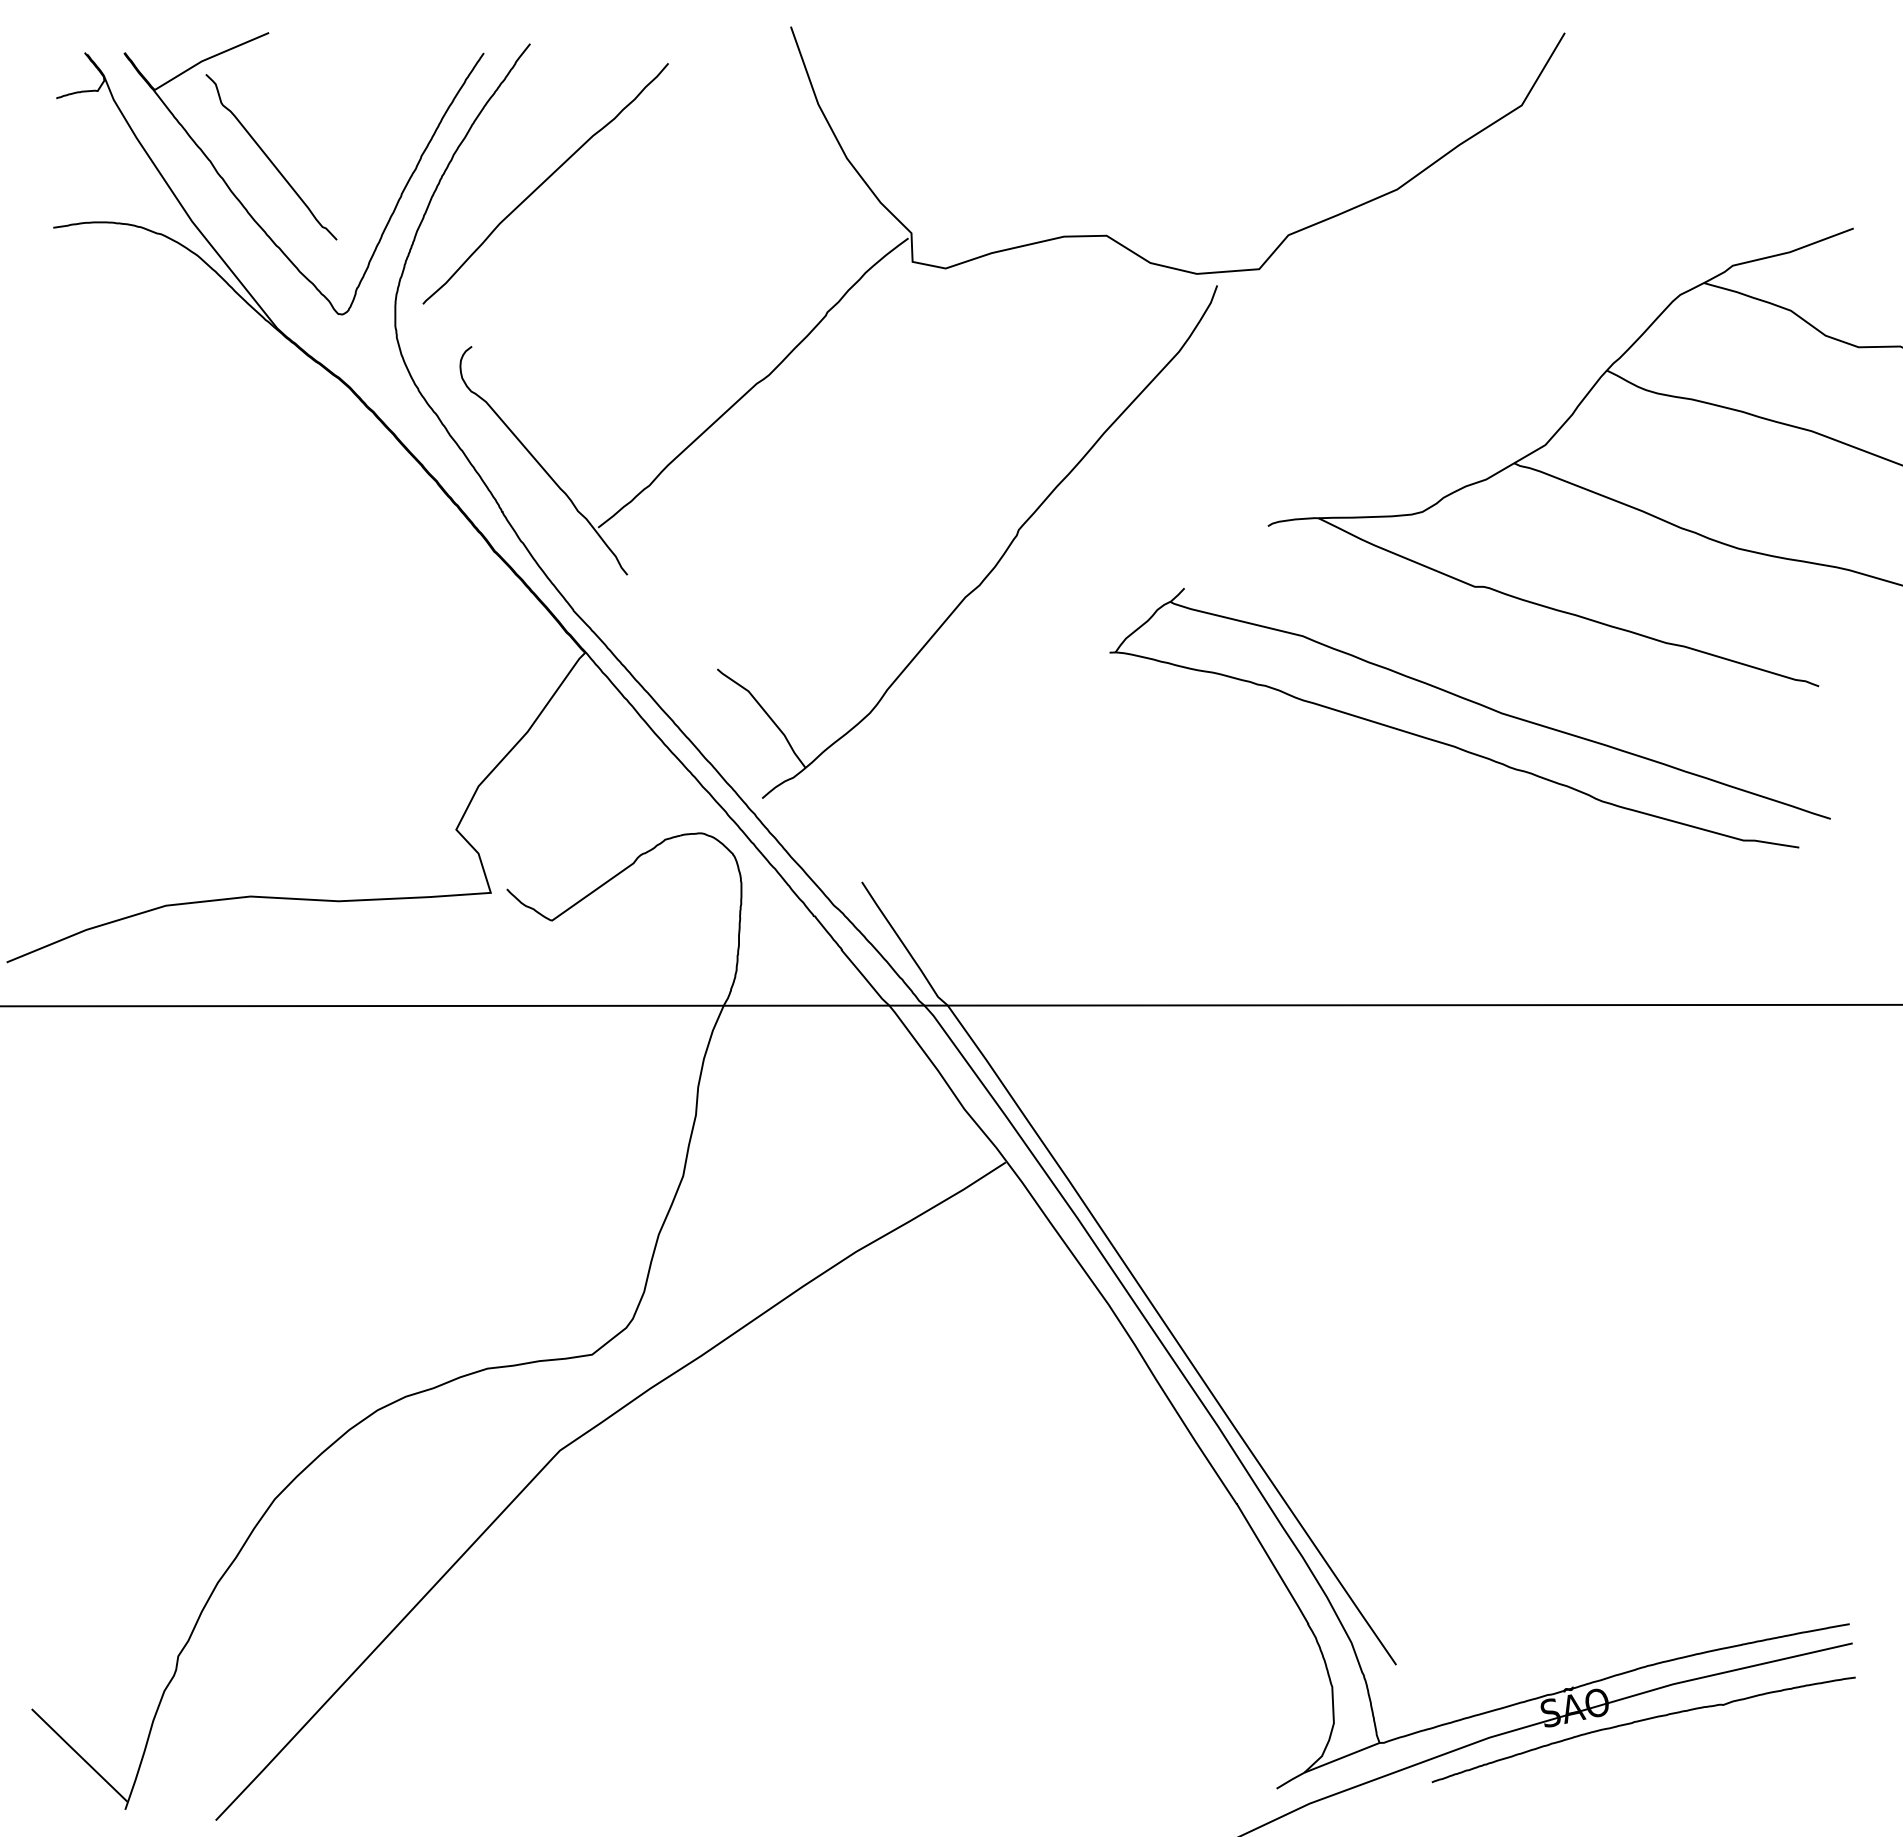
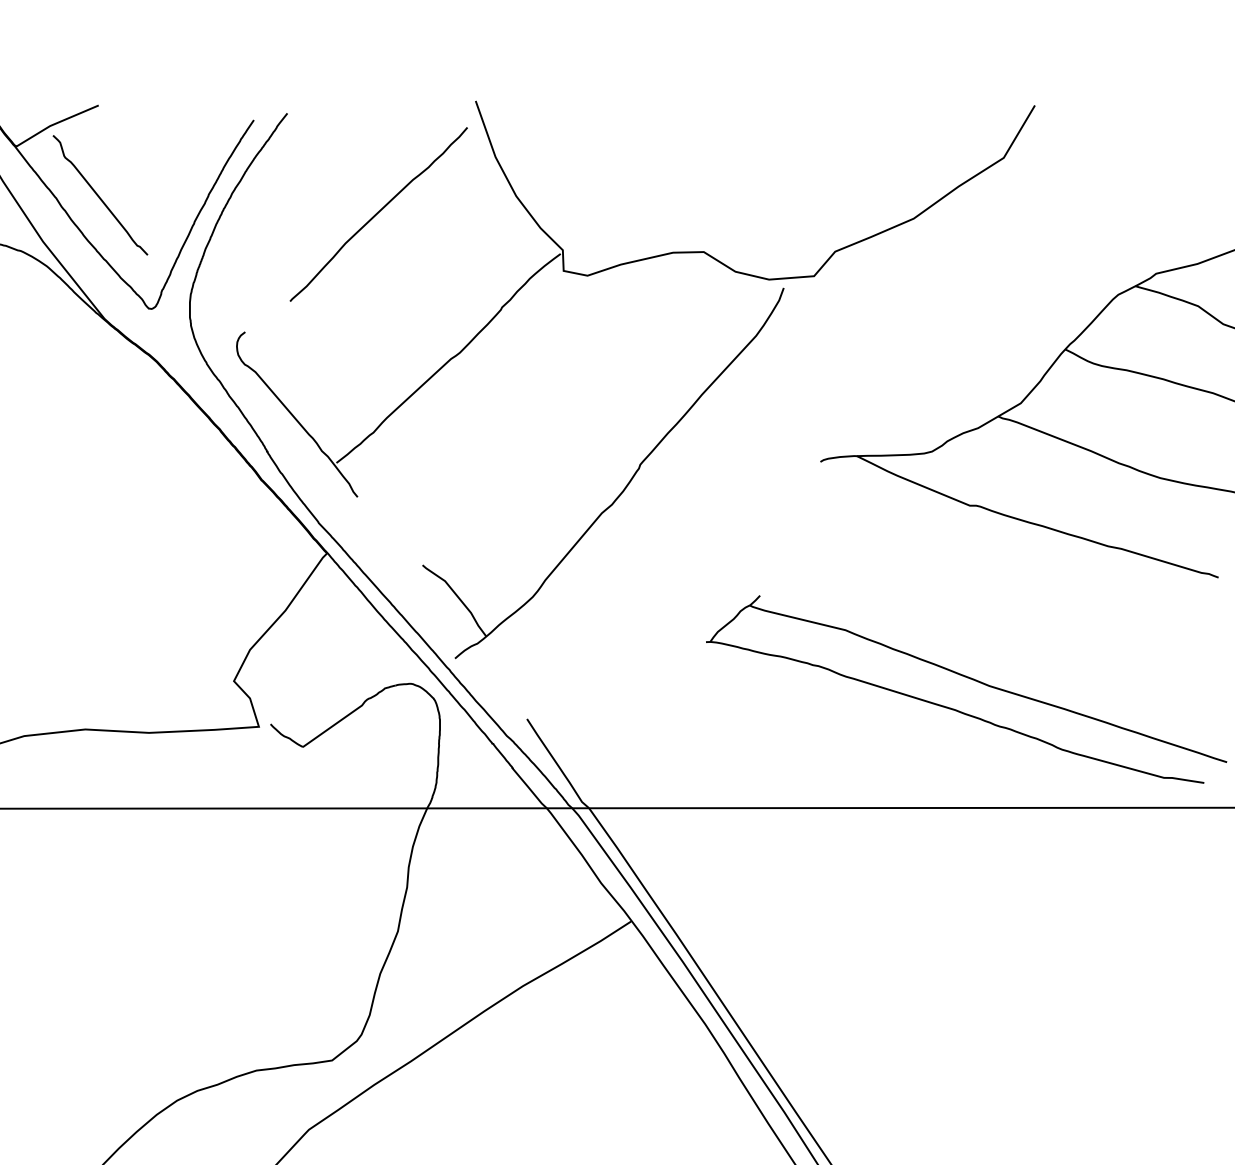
curve: (544, 182) -> (377, 213), moved
part: (1476, 704) -> (971, 679), moved

